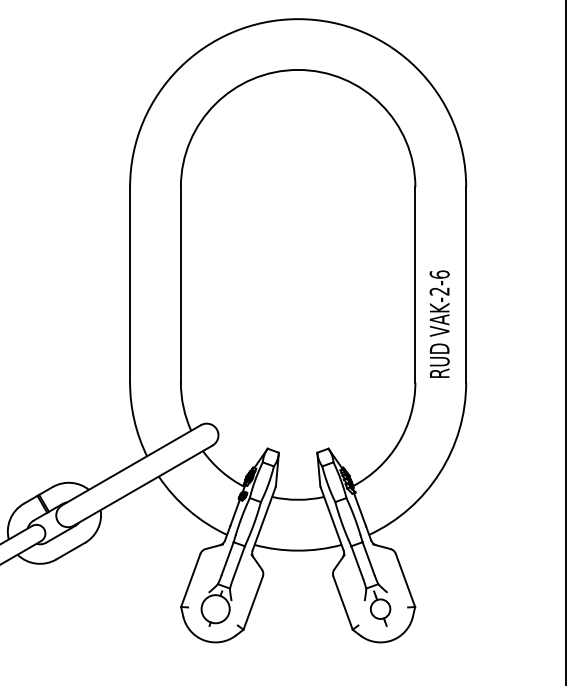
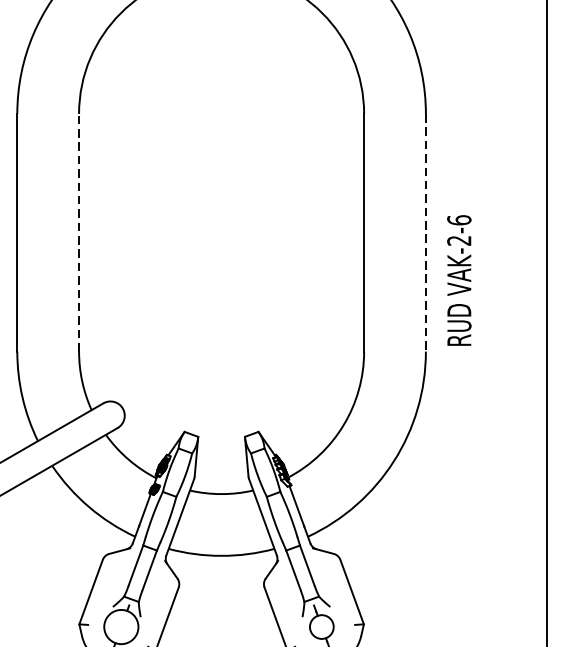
line: (180, 284) -> (78, 232), solid -> dashed
line: (466, 284) -> (426, 232), solid -> dashed
text: (439, 323) -> (459, 279), moved

